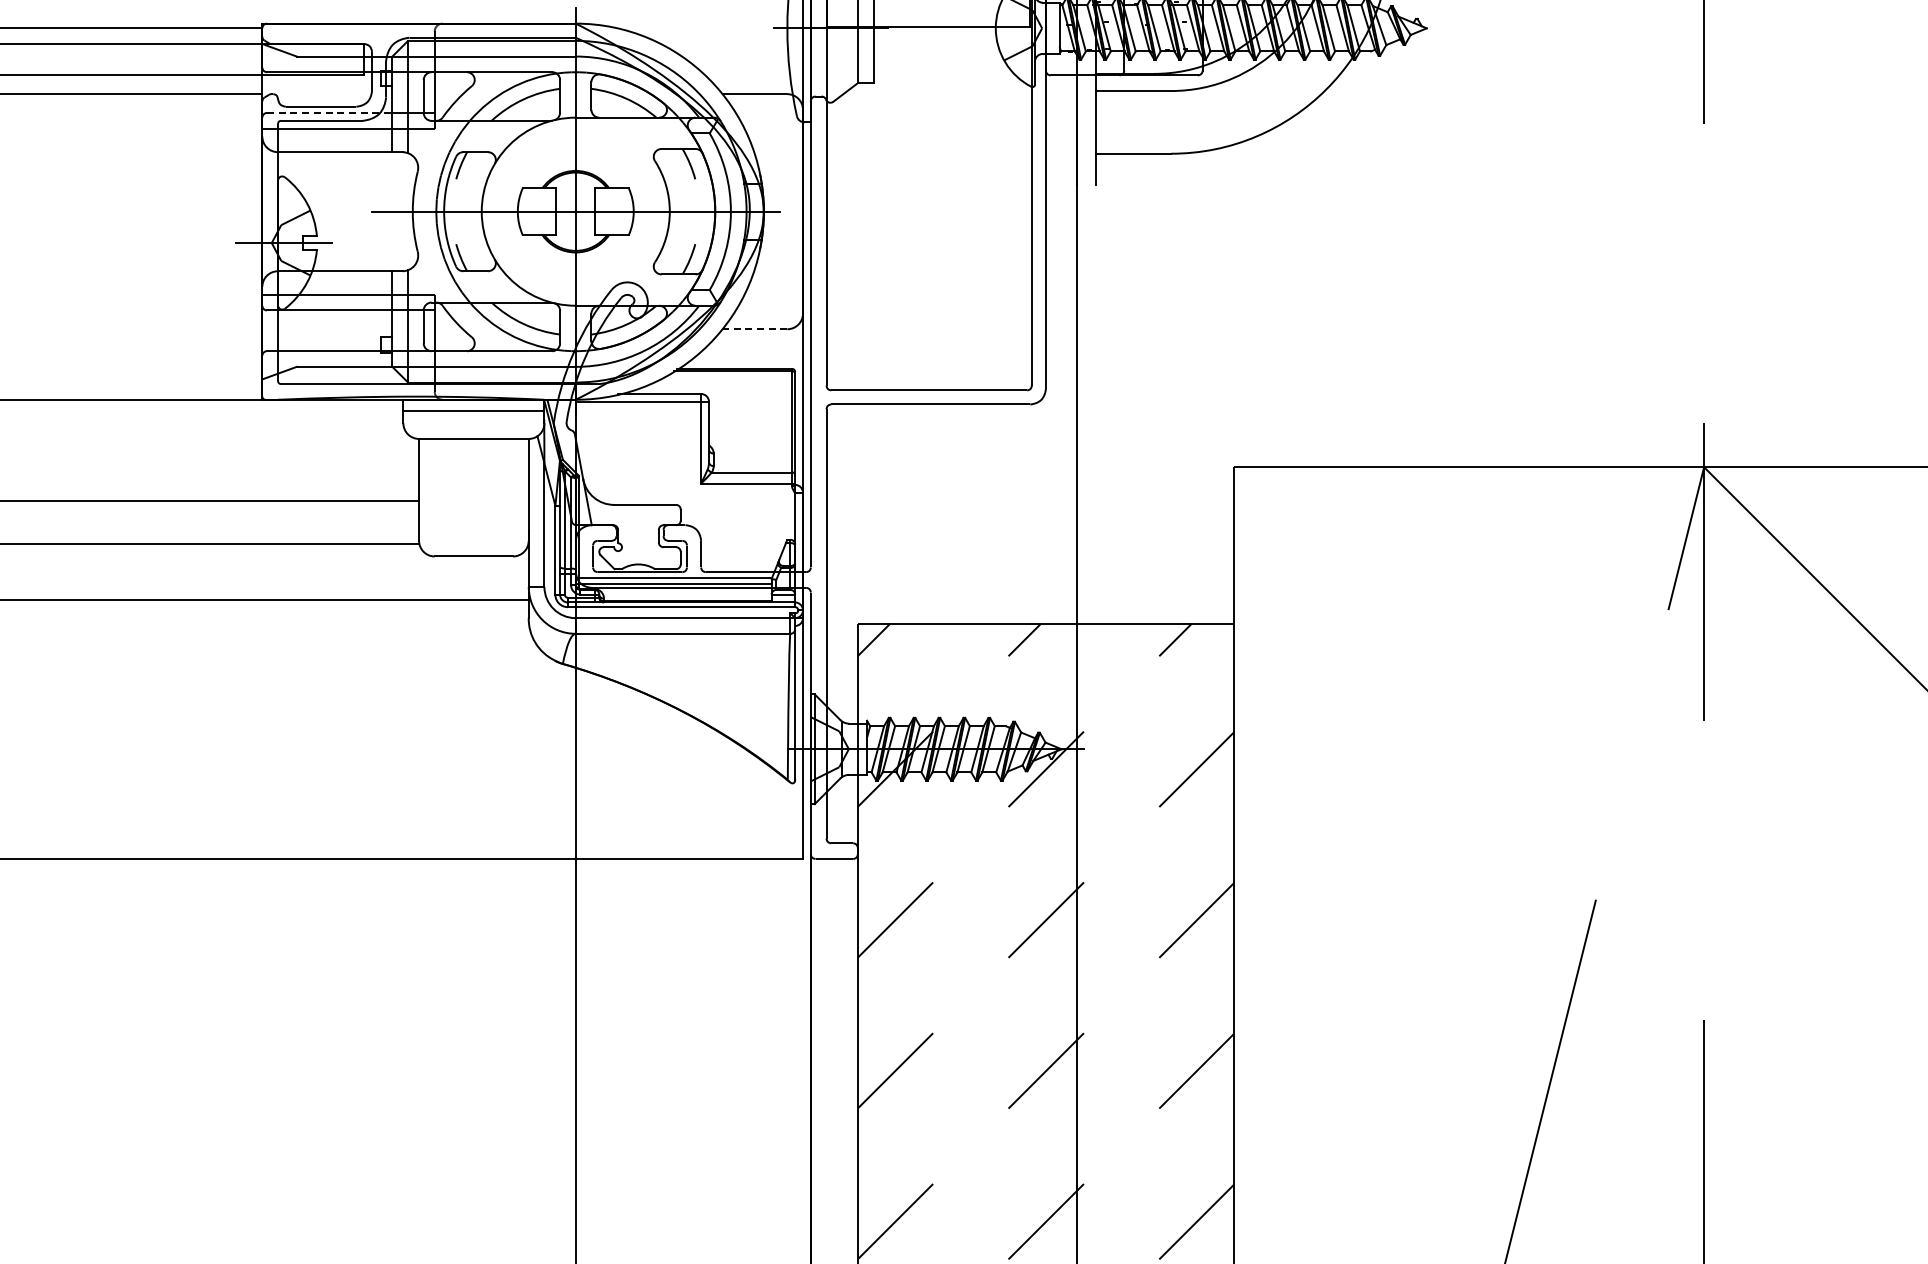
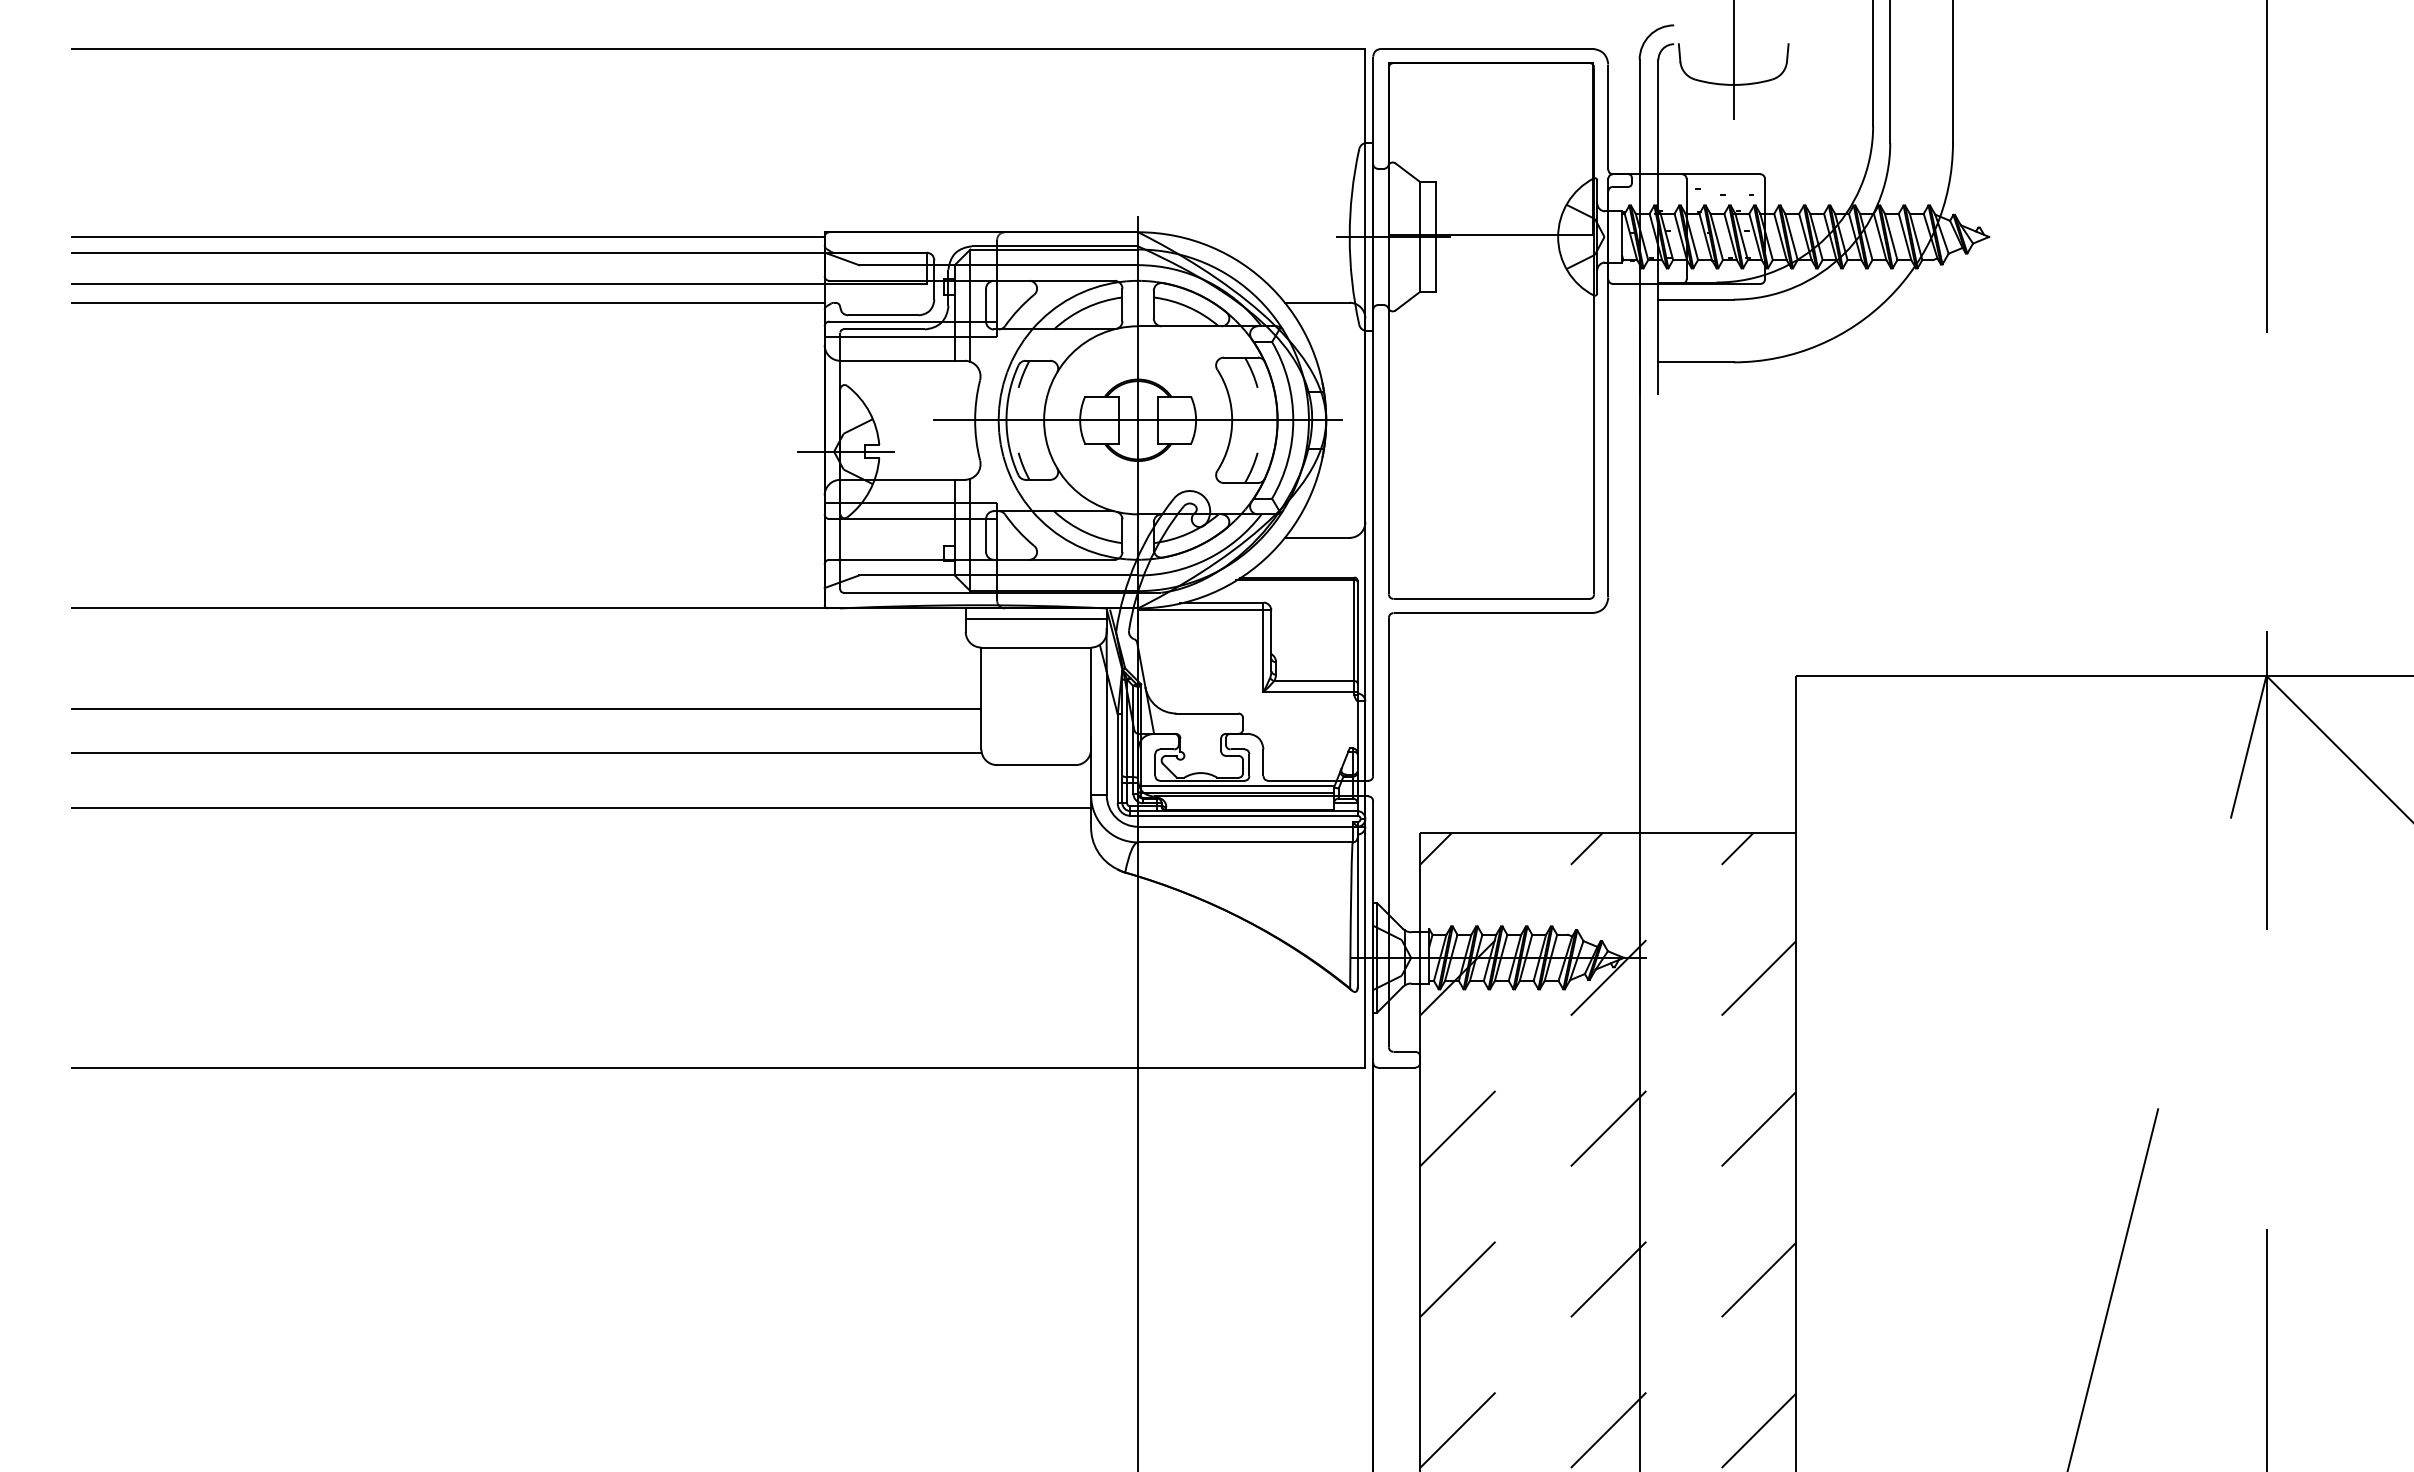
line: (330, 112) -> (892, 321), dashed -> solid
line: (754, 328) -> (1316, 537), dashed -> solid

